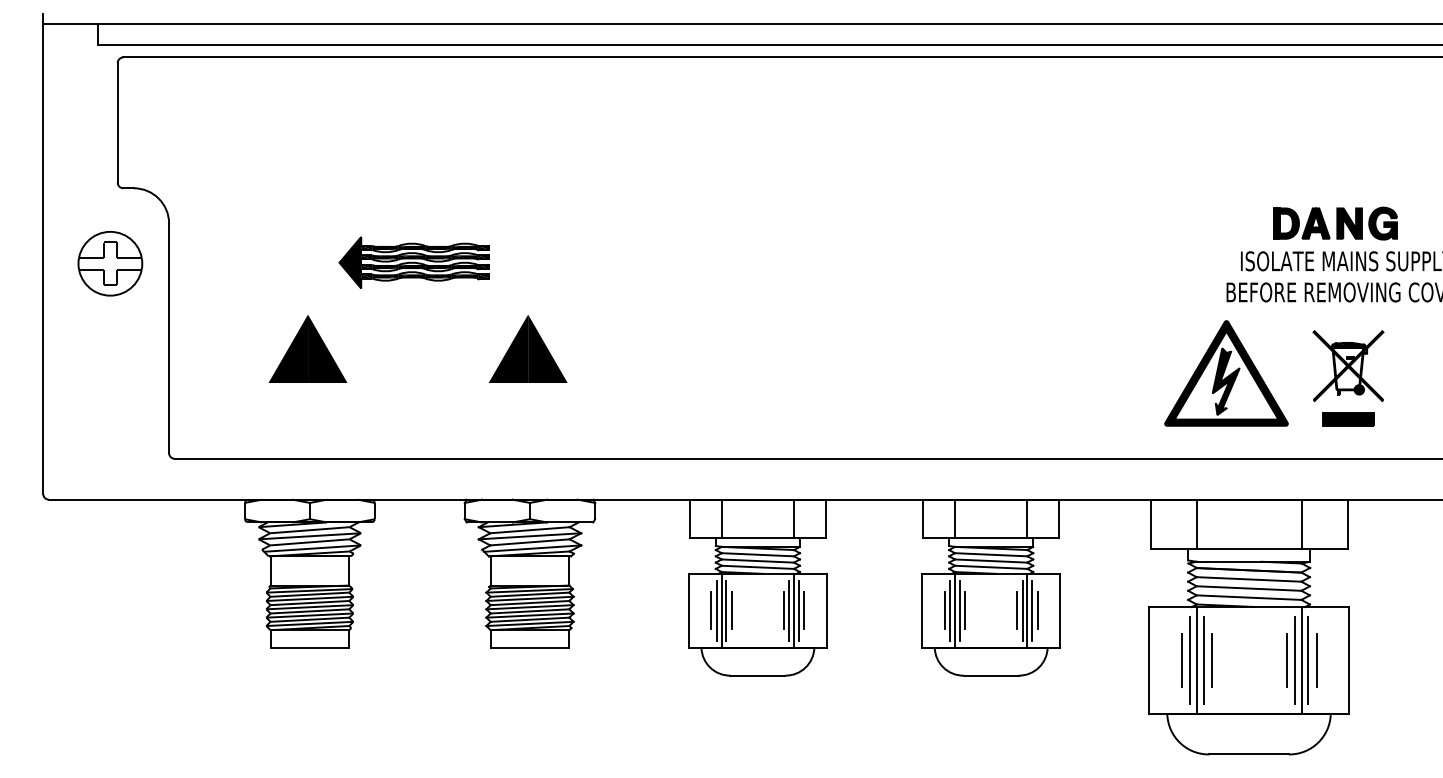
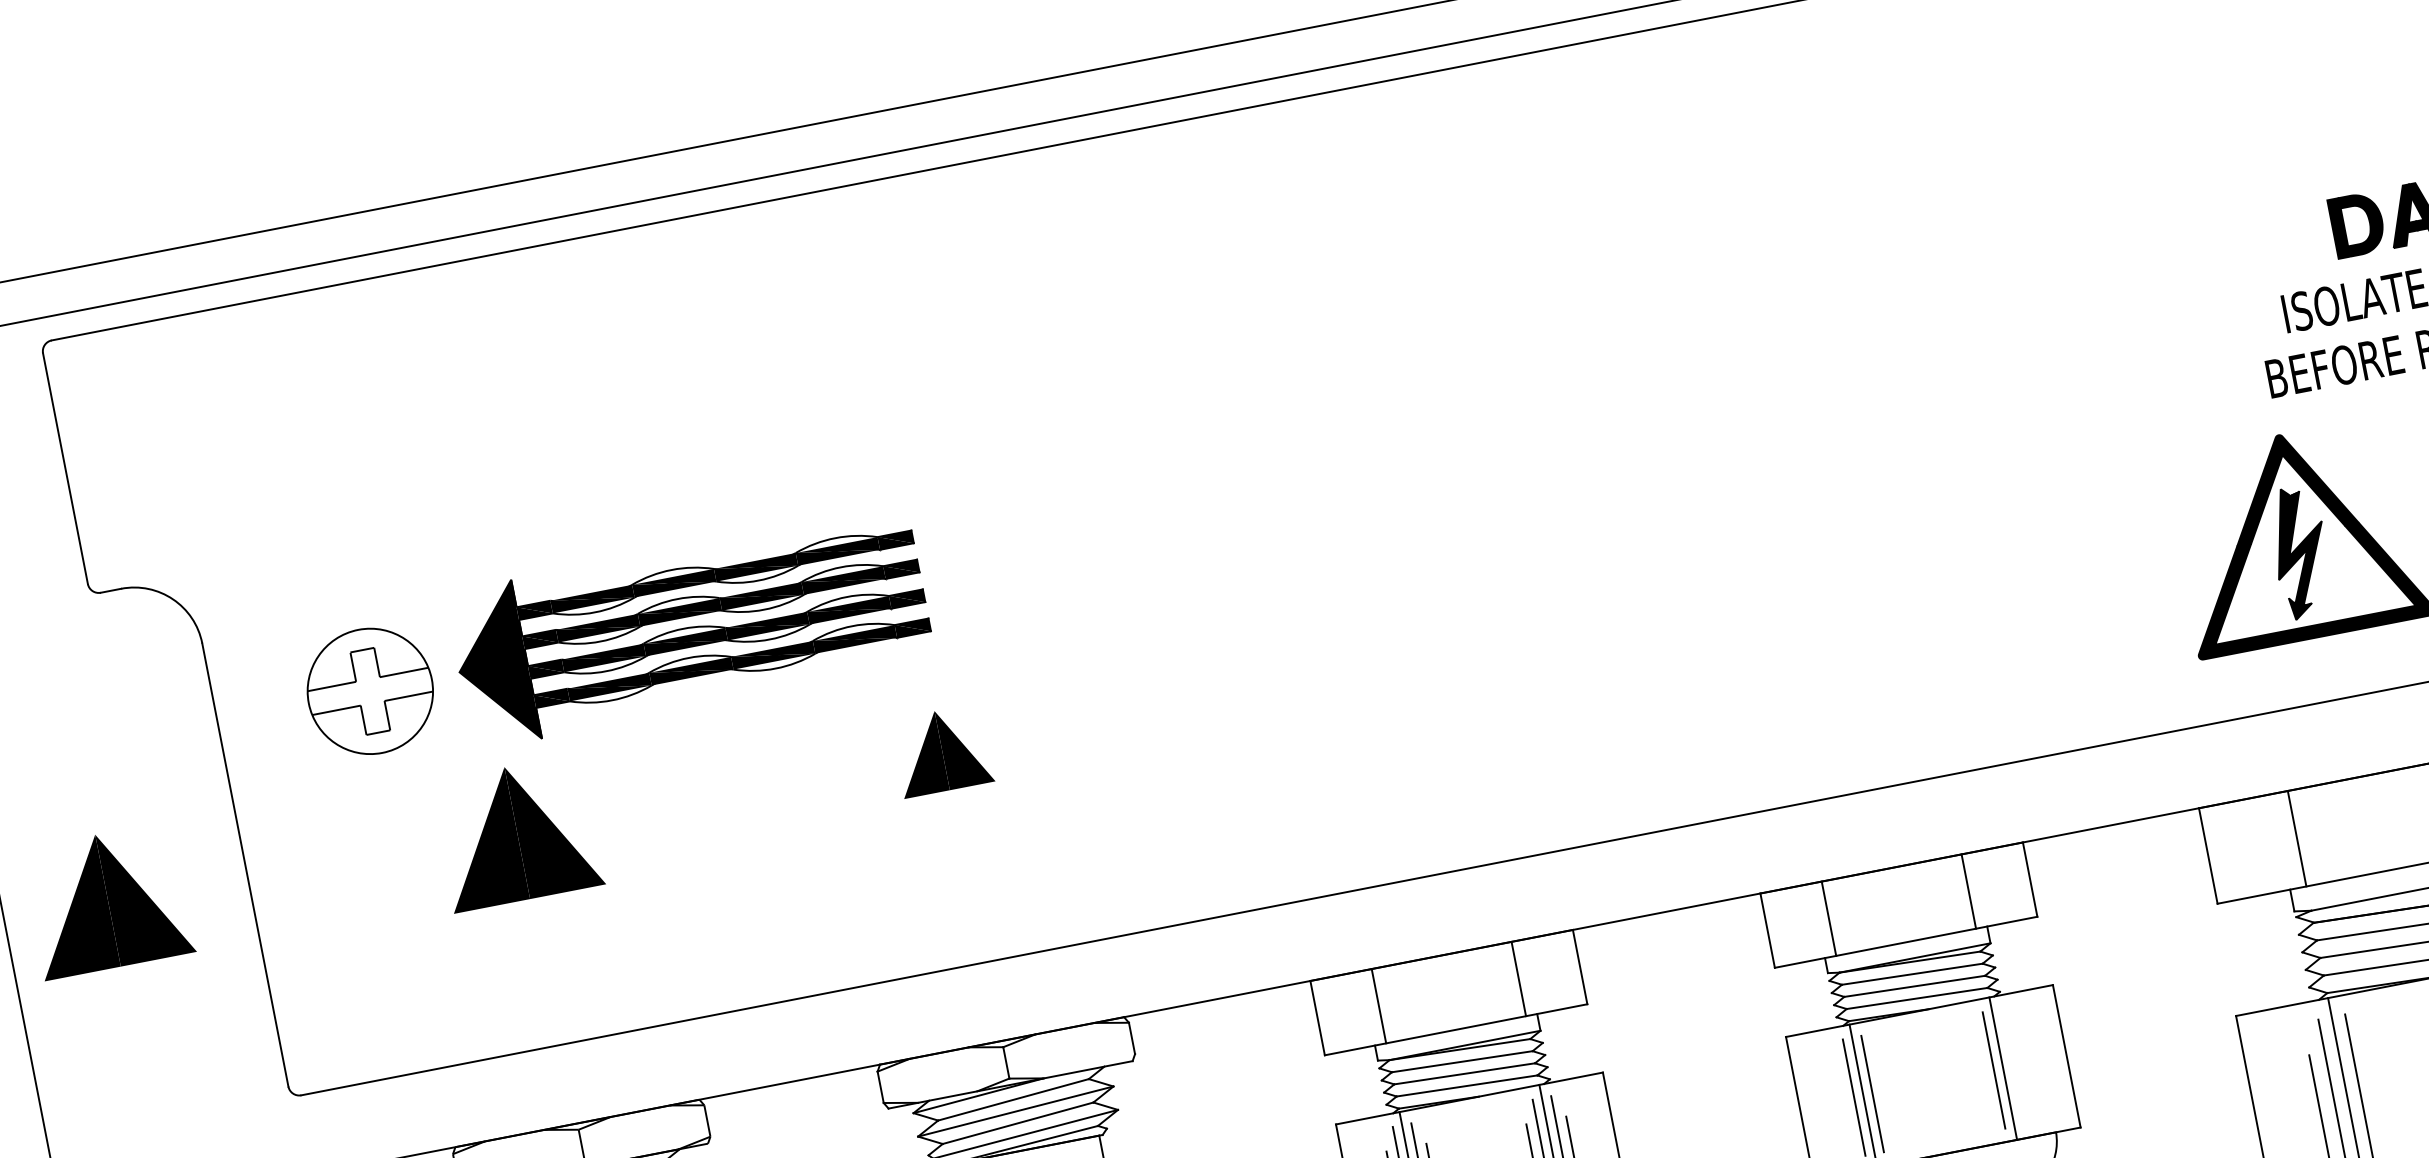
part: (413, 262) -> (688, 627), size x1.6
part: (110, 263) -> (370, 690), moved
part: (96, 342) -> (106, 900), added
part: (528, 348) -> (942, 749), size x0.6
line: (944, 610) -> (1843, 1099), removed
line: (965, 610) -> (1883, 1091), removed
line: (1017, 610) -> (1983, 1071), removed
line: (1032, 610) -> (2012, 1066), removed
line: (1037, 610) -> (2022, 1064), removed
line: (1211, 660) -> (2376, 1095), removed

